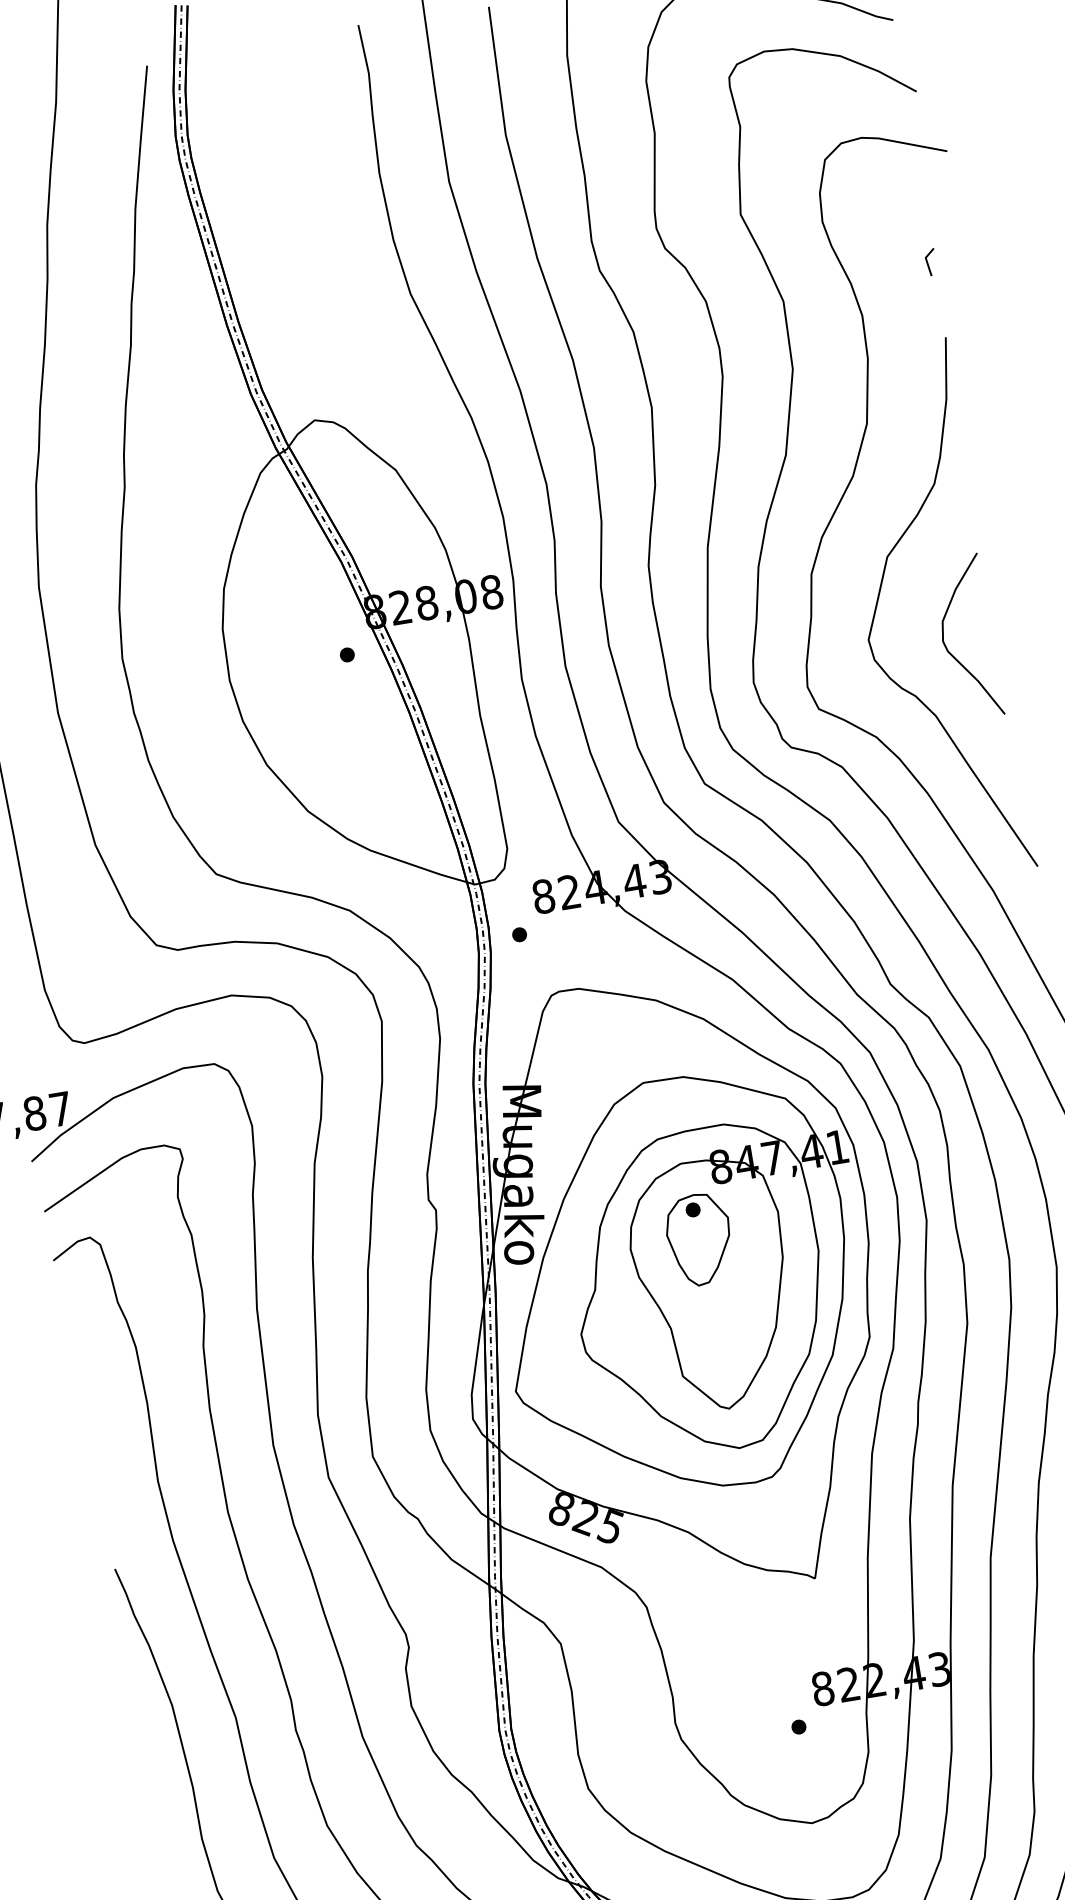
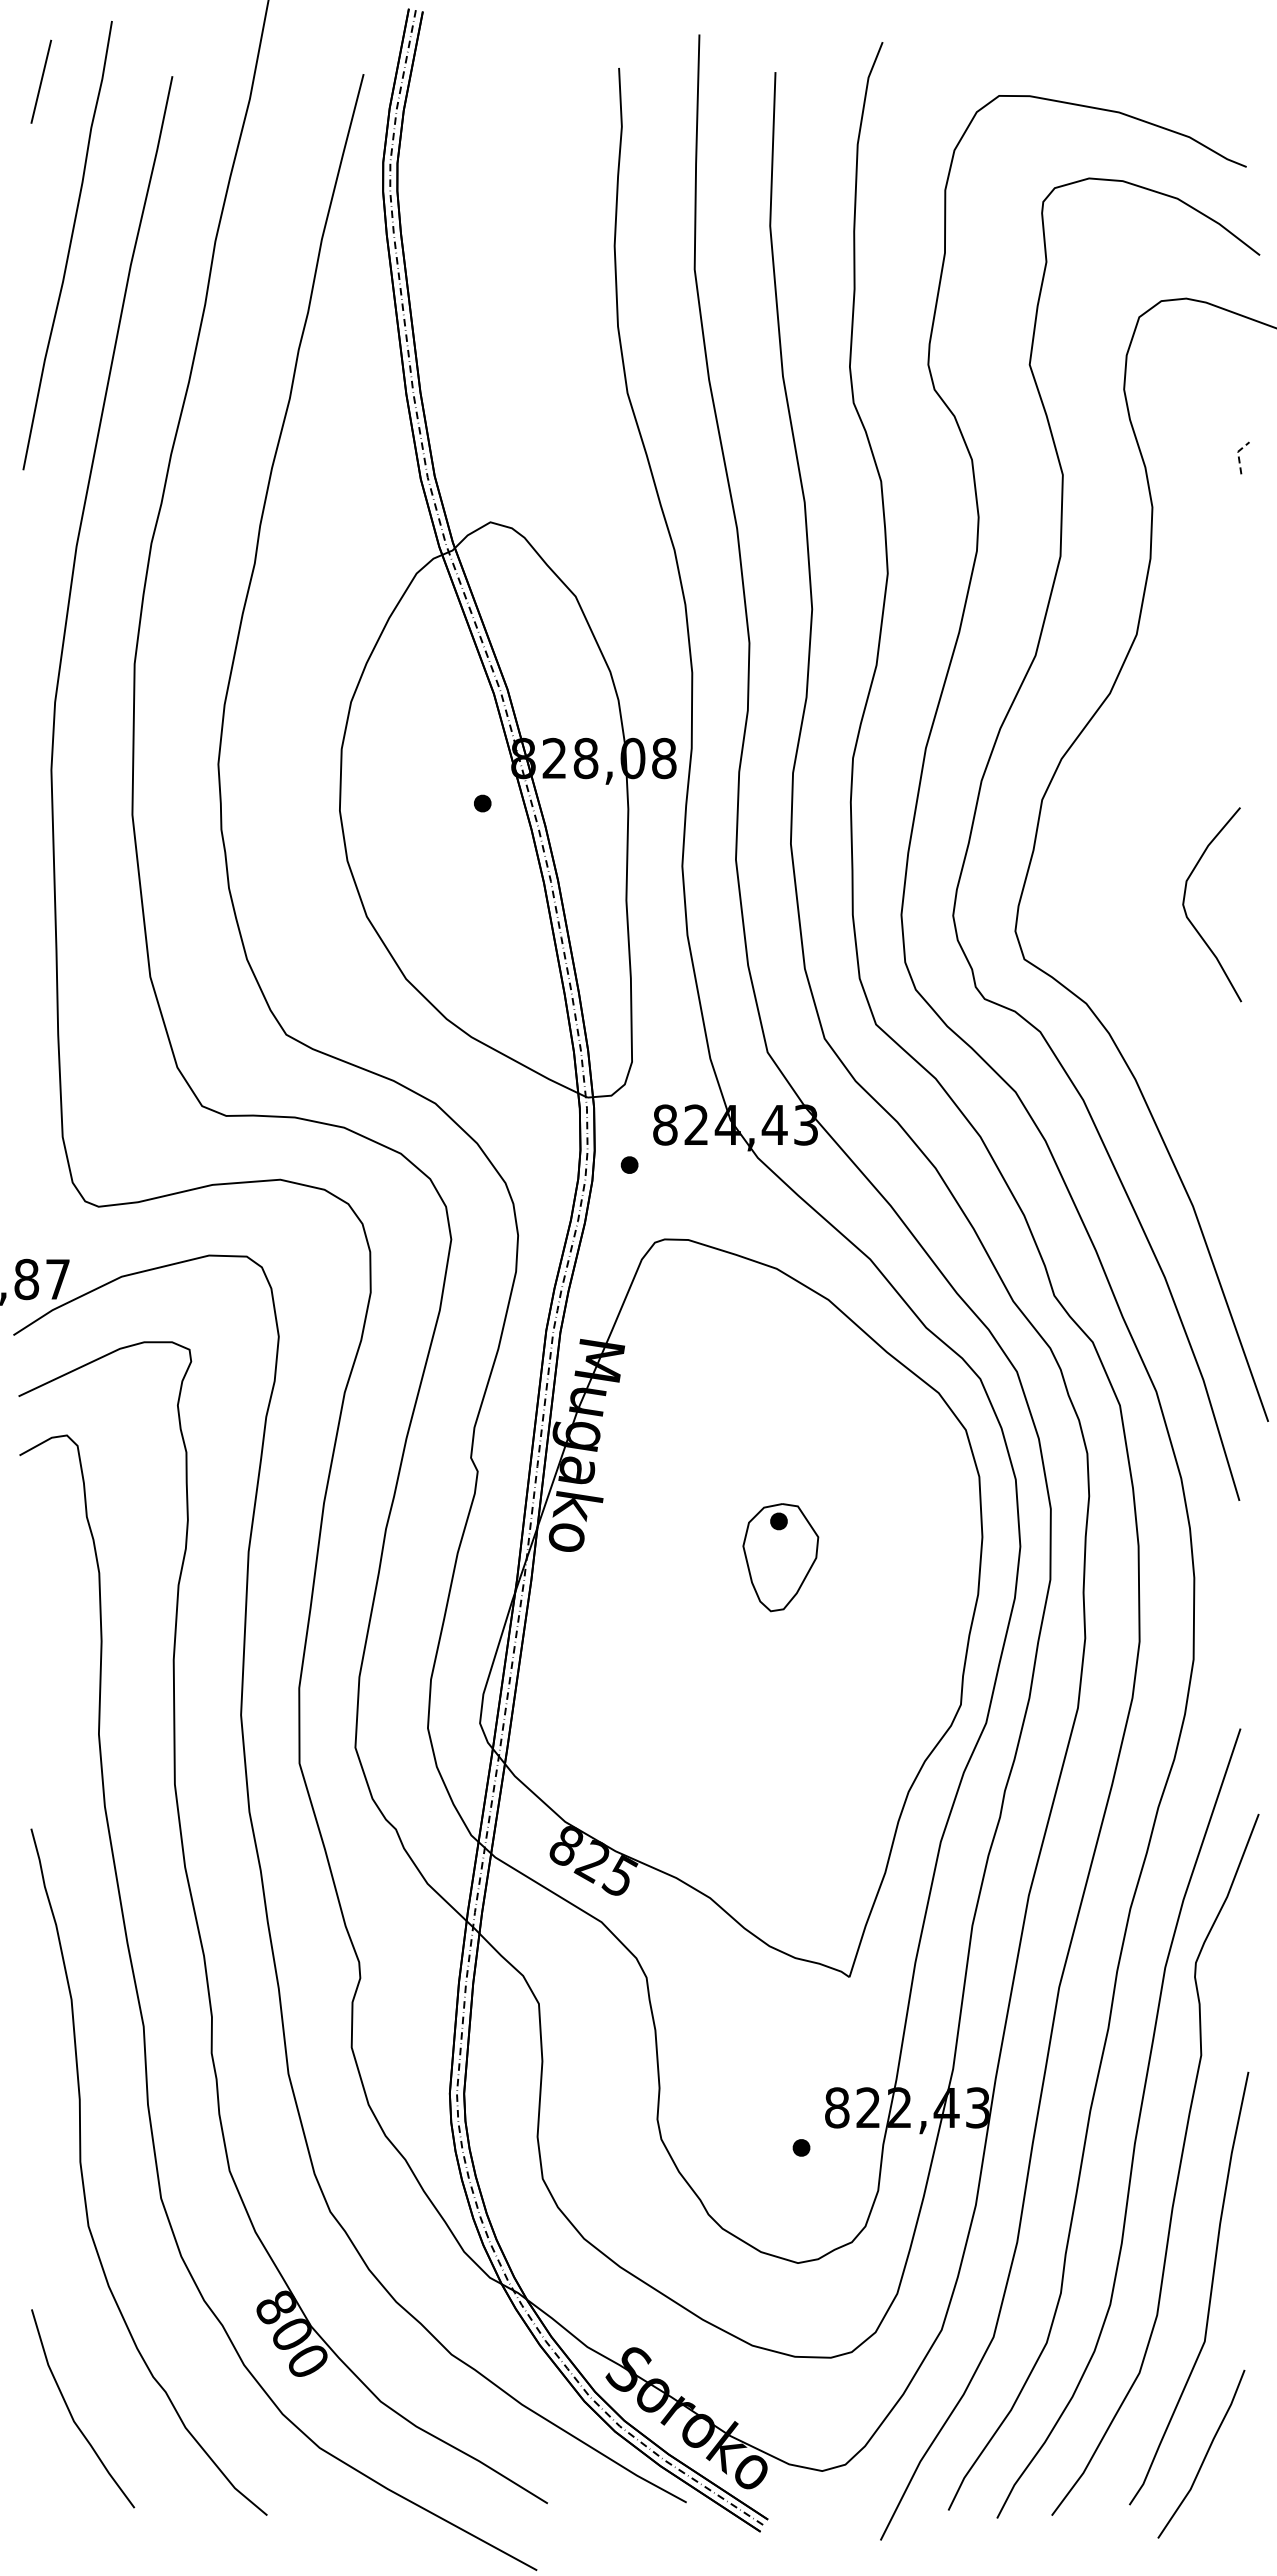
line: (926, 260) -> (1238, 454), solid -> dashed
curve: (878, 601) -> (1115, 844), removed
part: (683, 1285) -> (752, 1607), removed

